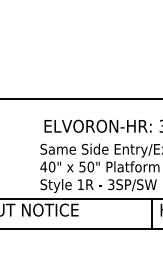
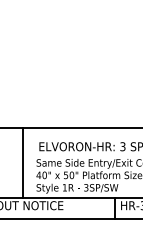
line: (21, 148) -> (23, 162), added

